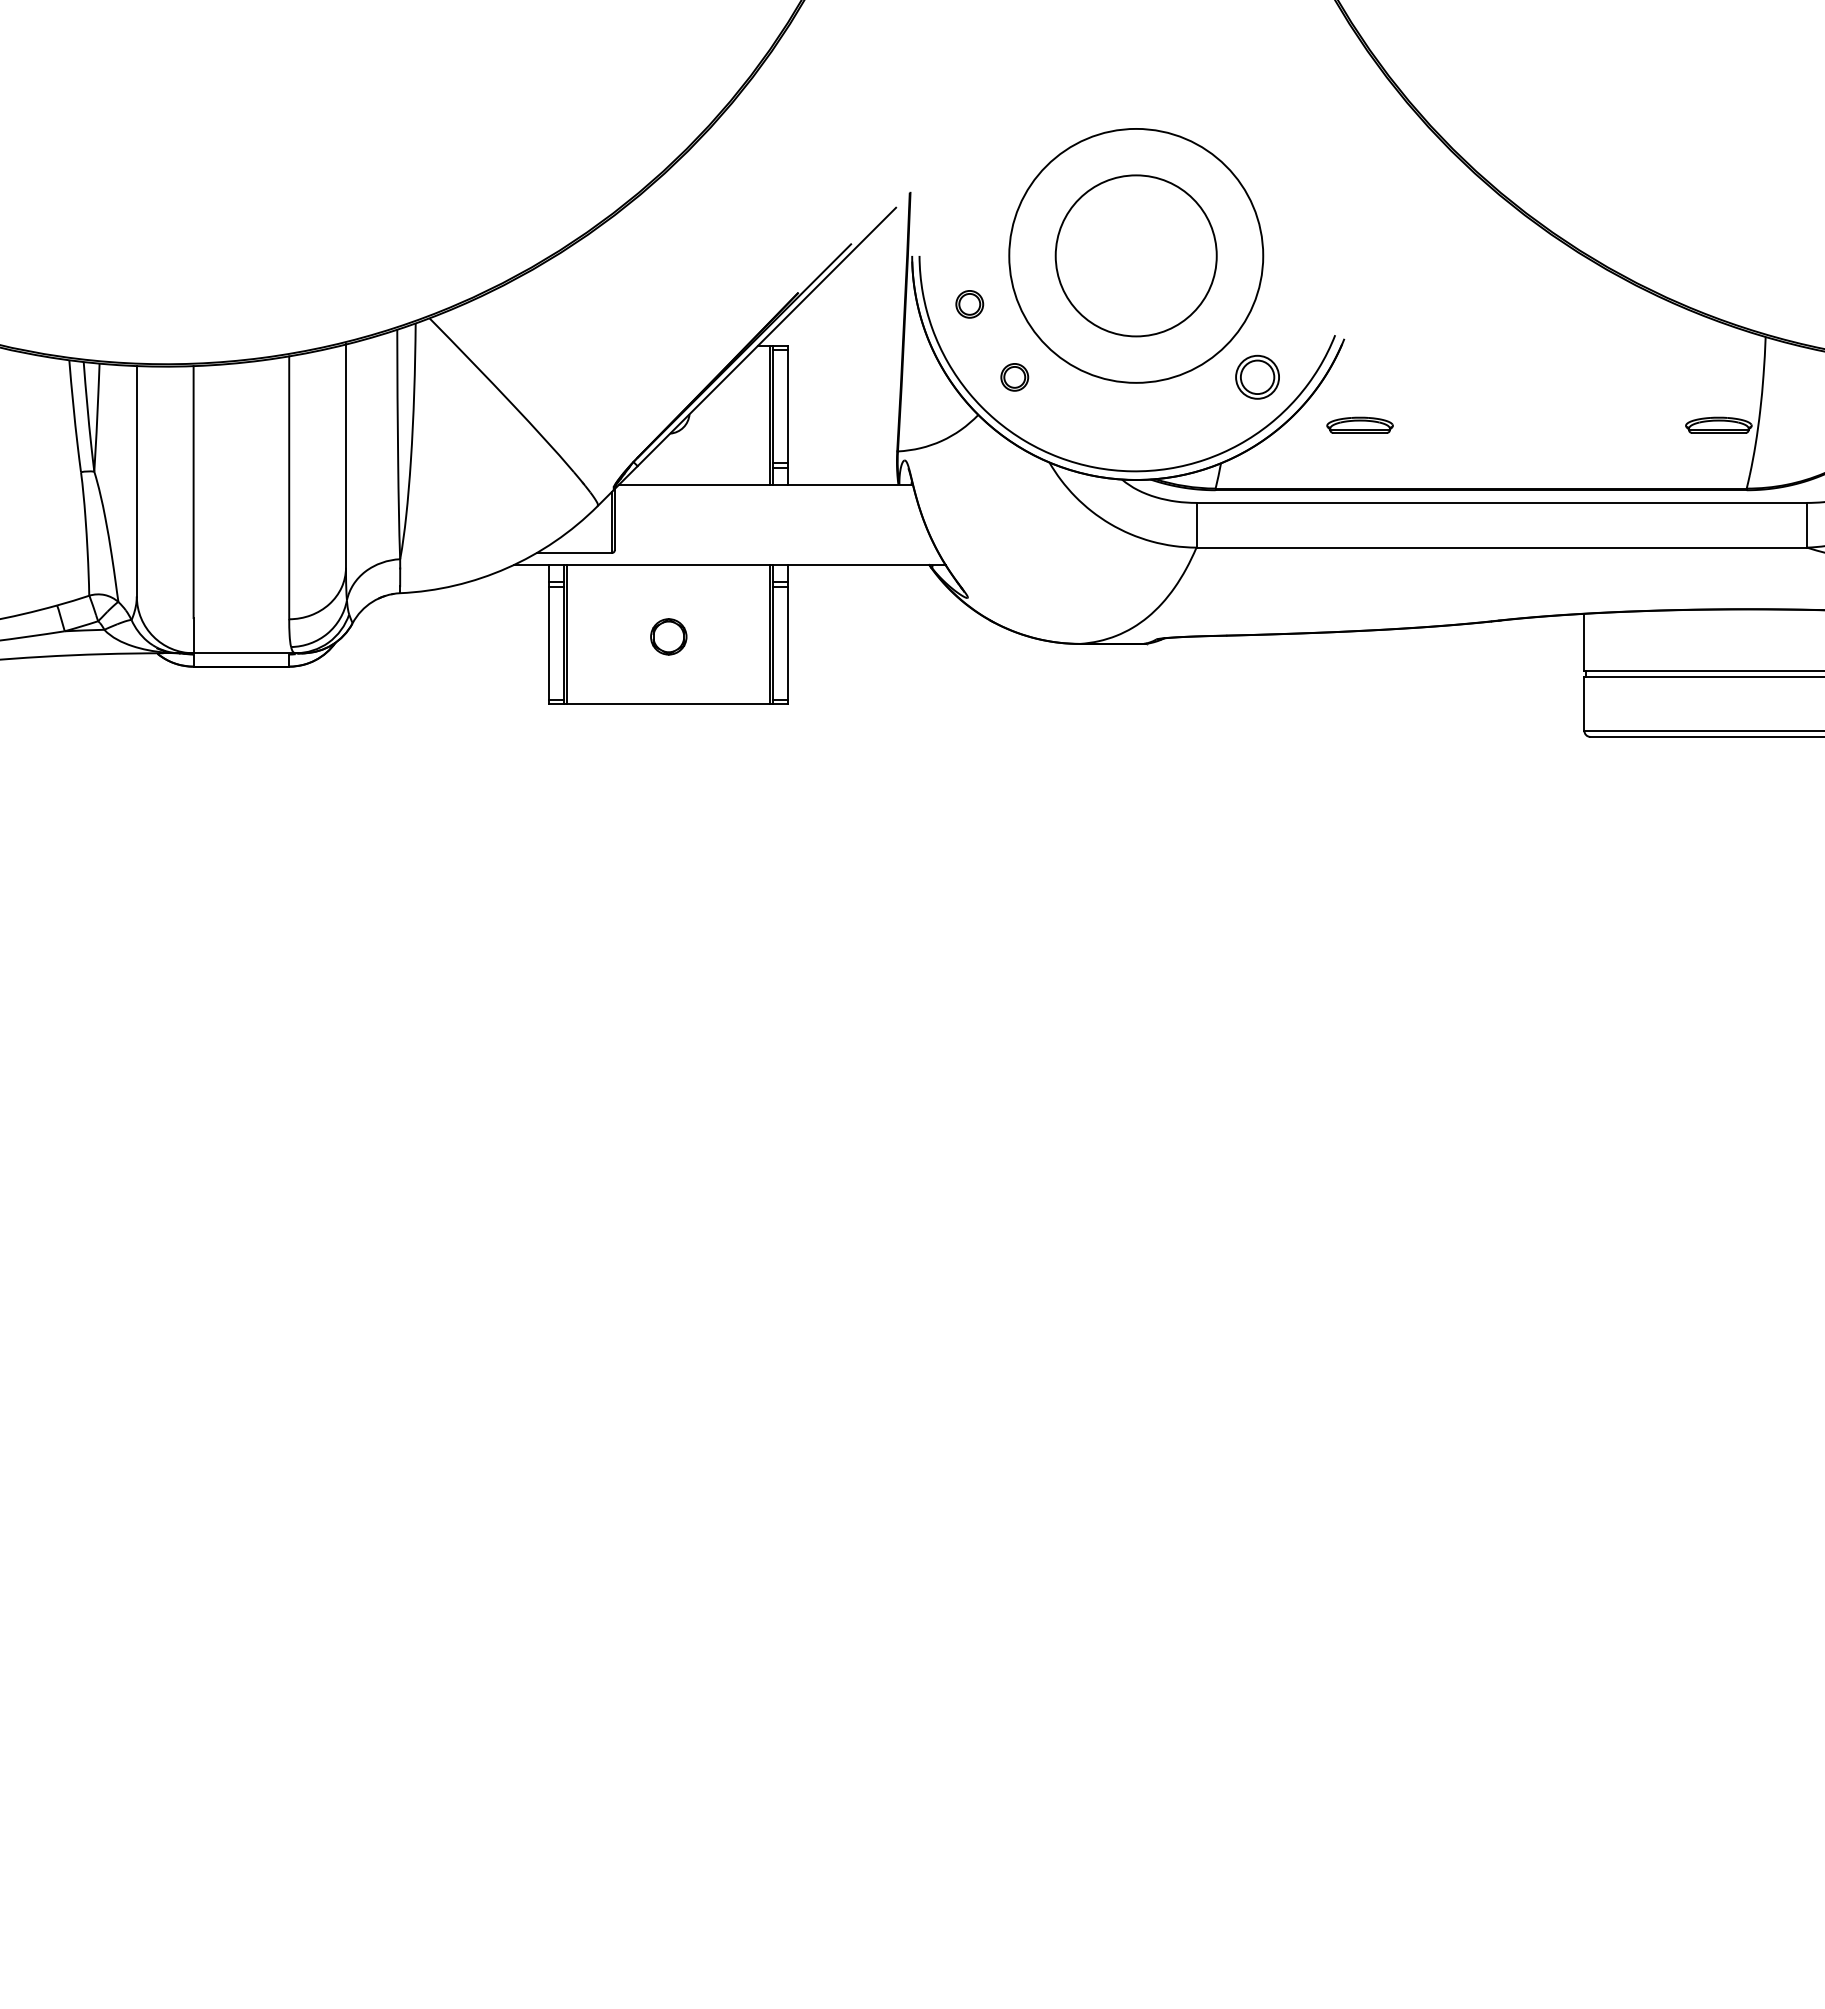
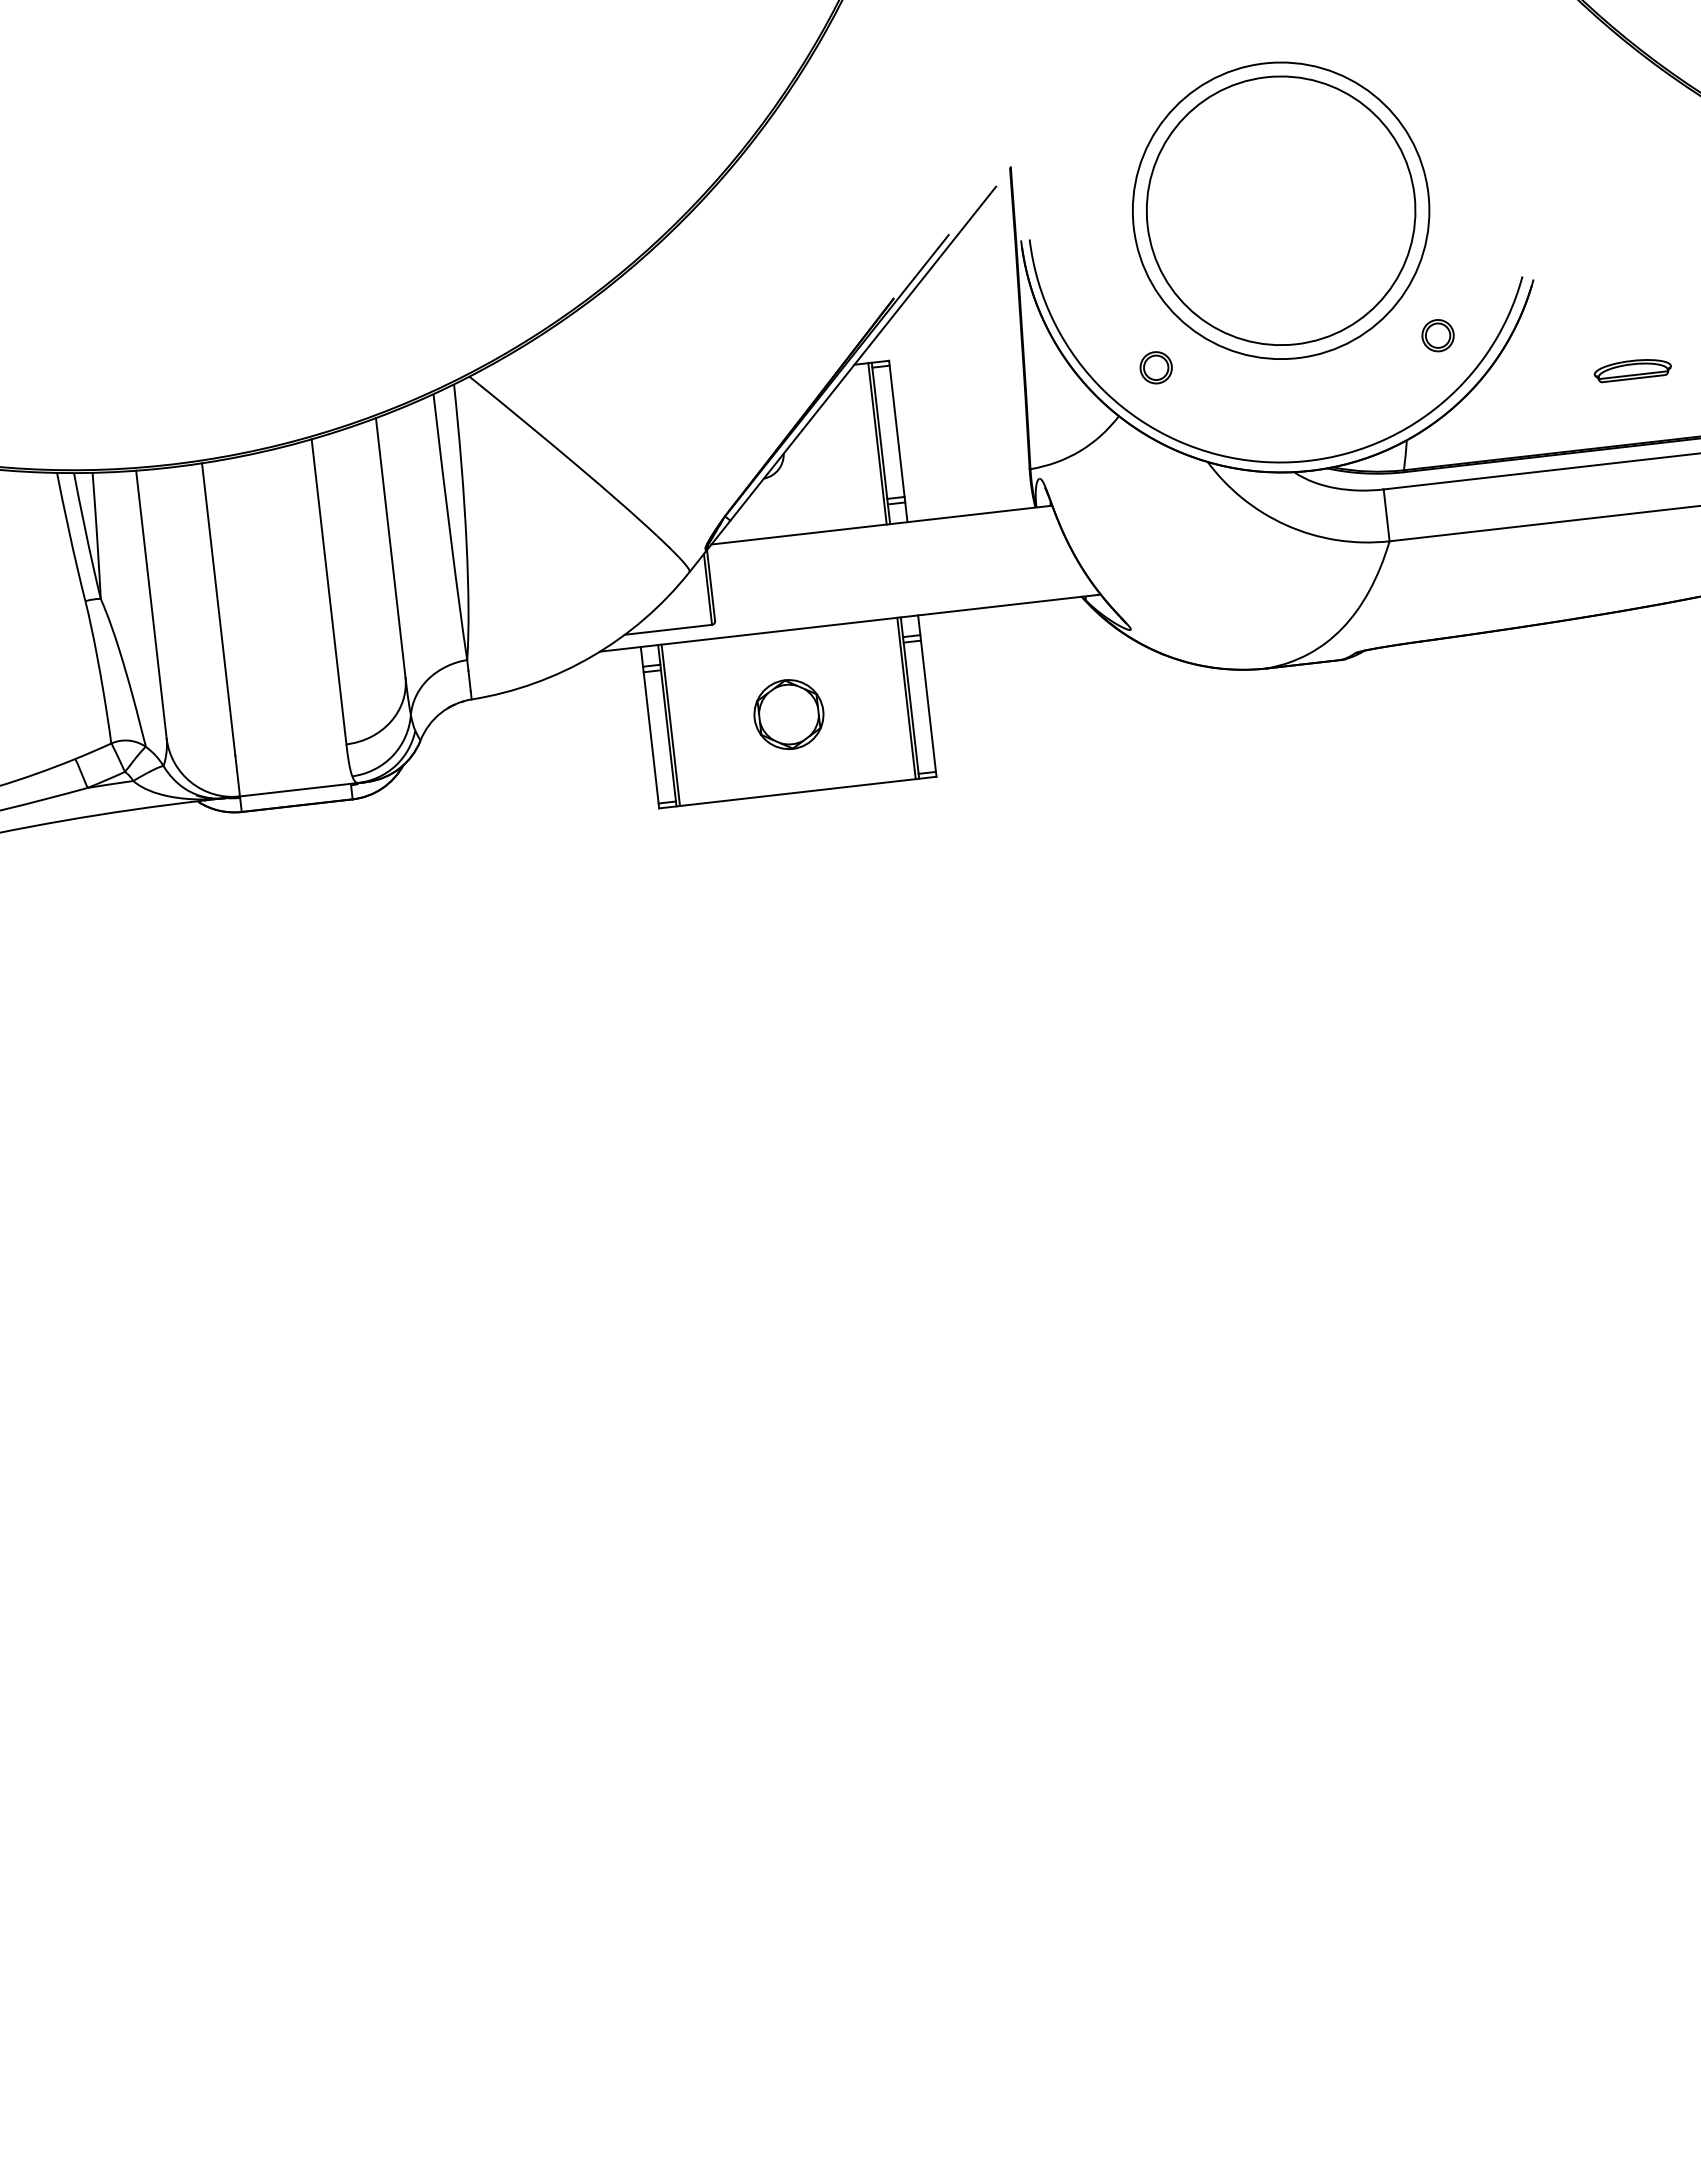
circle: (1136, 255) -> (1281, 210), size x1.43
part: (969, 304) -> (1094, 289), removed
part: (1257, 377) -> (1437, 335), size x0.62
part: (1359, 424) -> (1632, 368), moved
part: (668, 636) -> (788, 714), size x1.67

